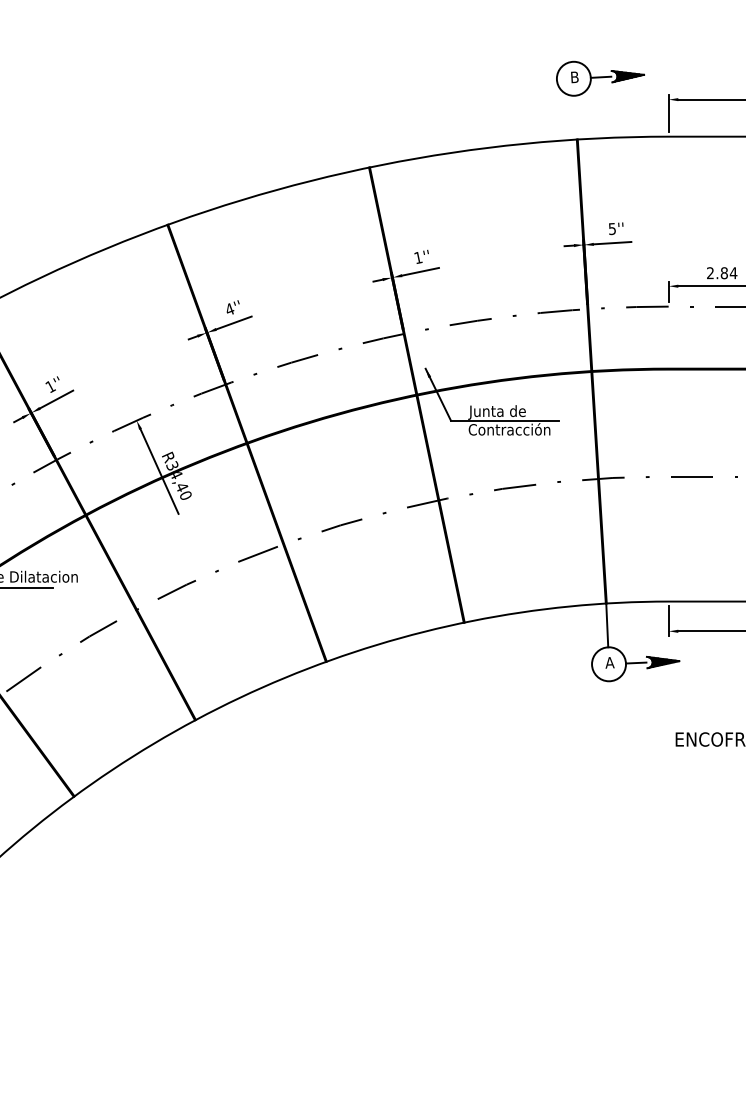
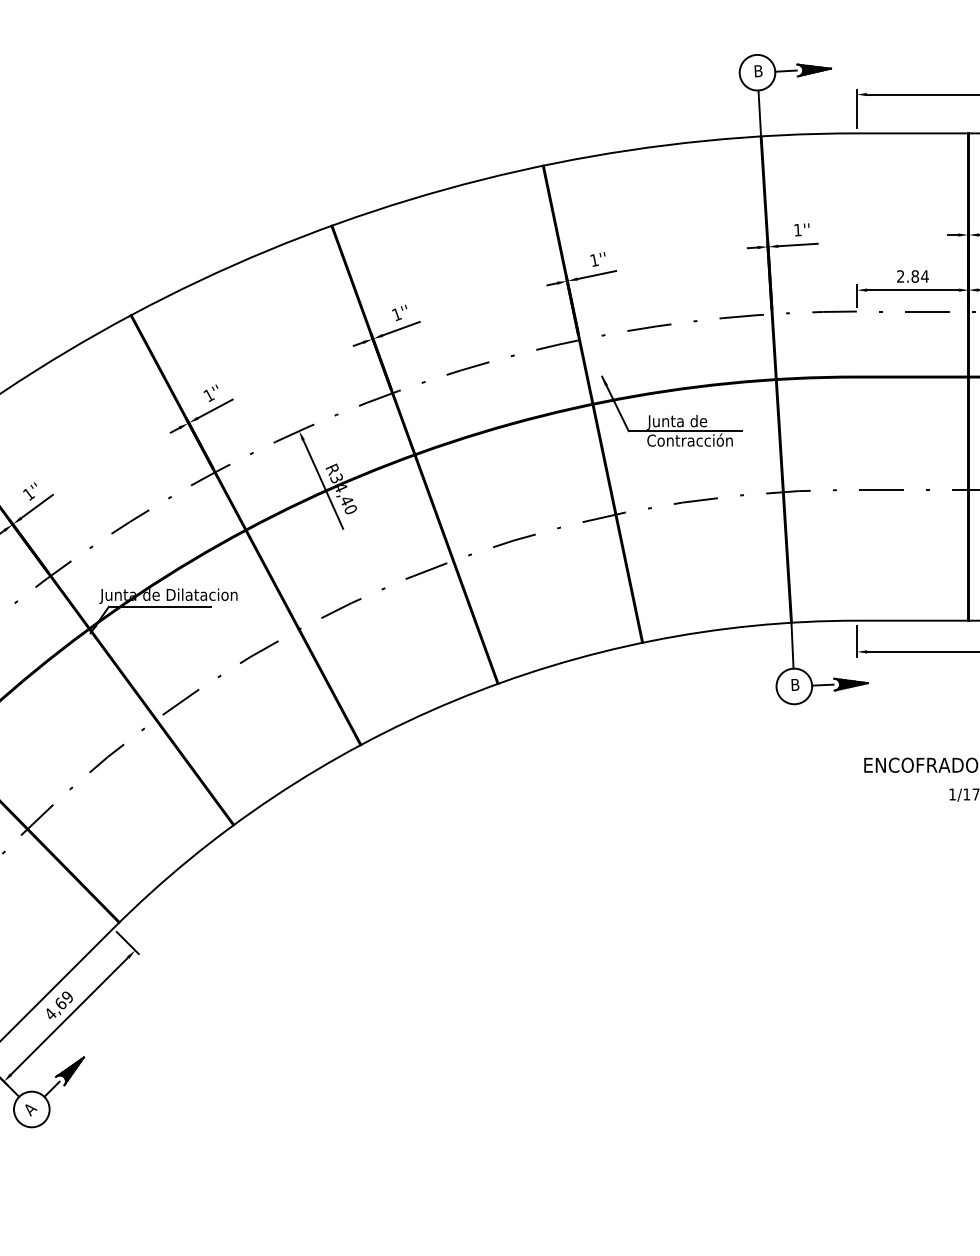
line: (575, 117) -> (759, 113), added
text: (612, 228) -> (797, 229), 5'' -> 1''
text: (229, 309) -> (396, 314), 4'' -> 1''
text: (610, 662) -> (795, 684), A -> B

